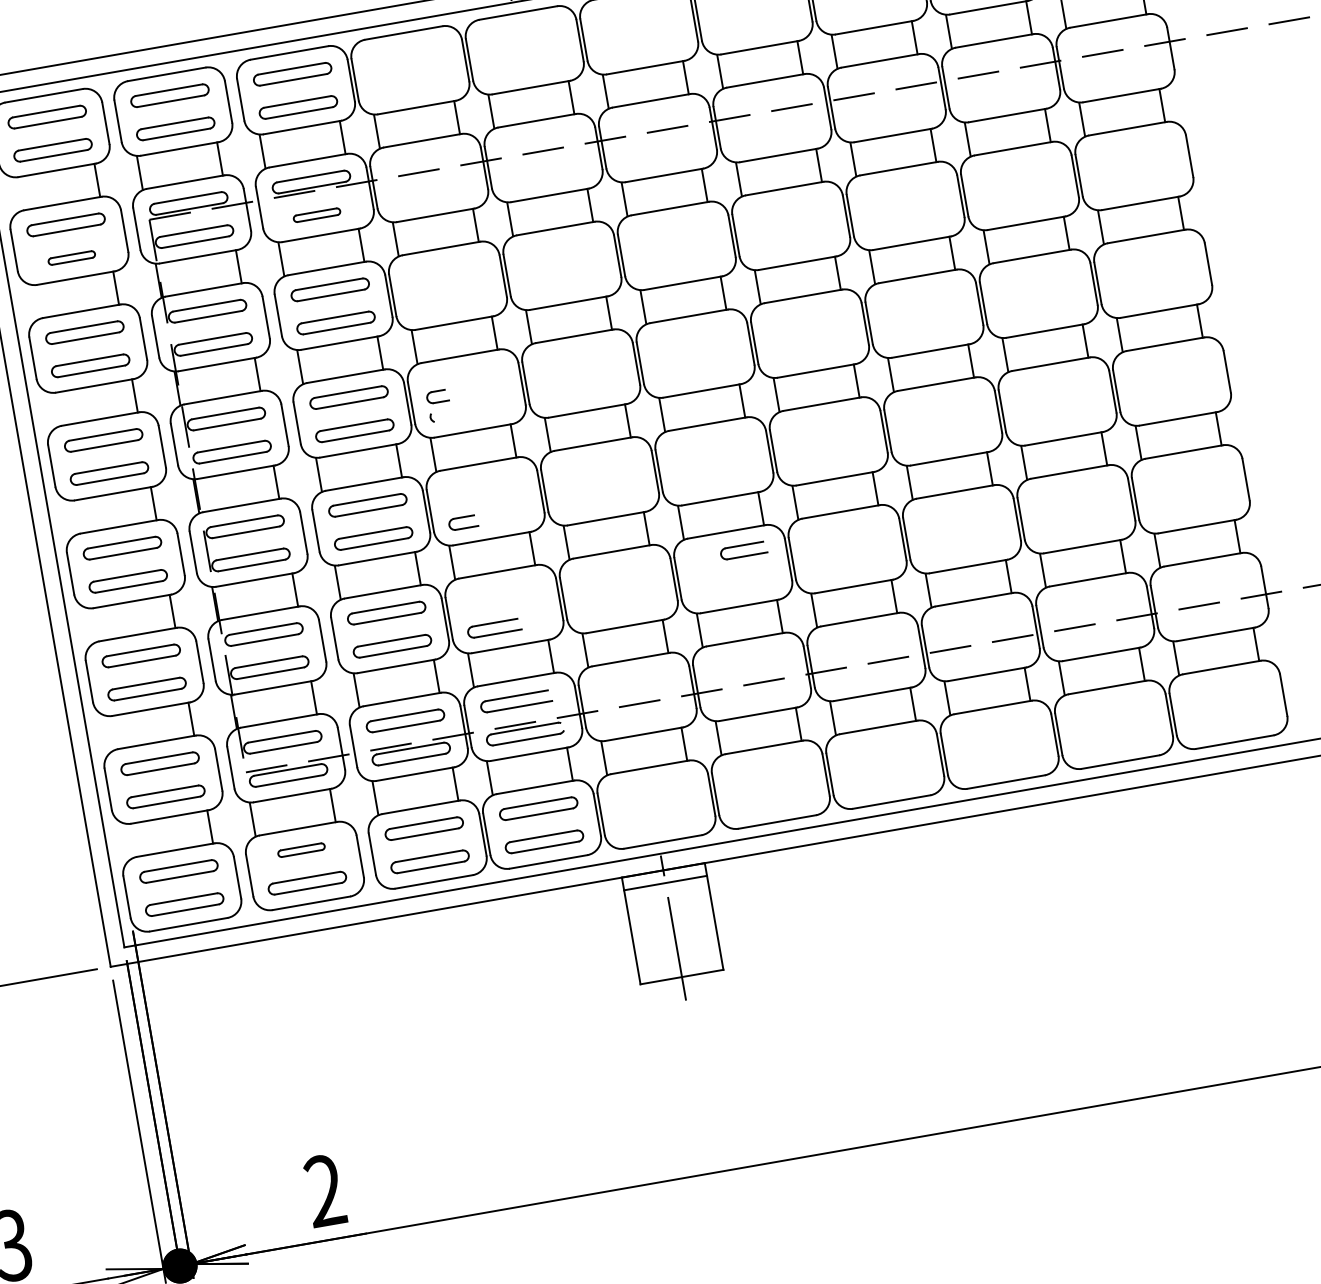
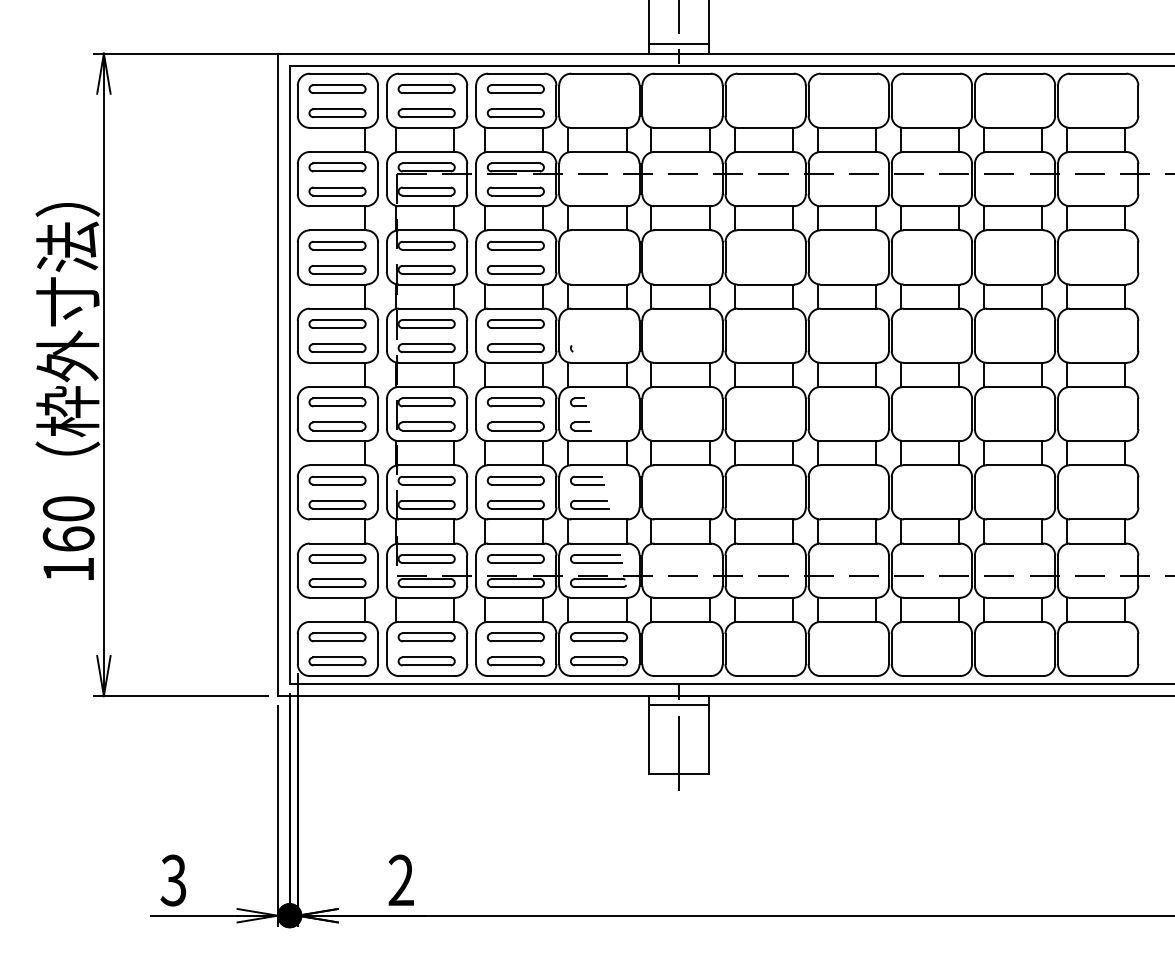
part: (316, 215) -> (515, 191), size x1.67
part: (71, 257) -> (337, 191), size x1.67
part: (437, 396) -> (578, 402), moved
part: (743, 550) -> (587, 480), moved
part: (301, 850) -> (426, 637), size x1.67

